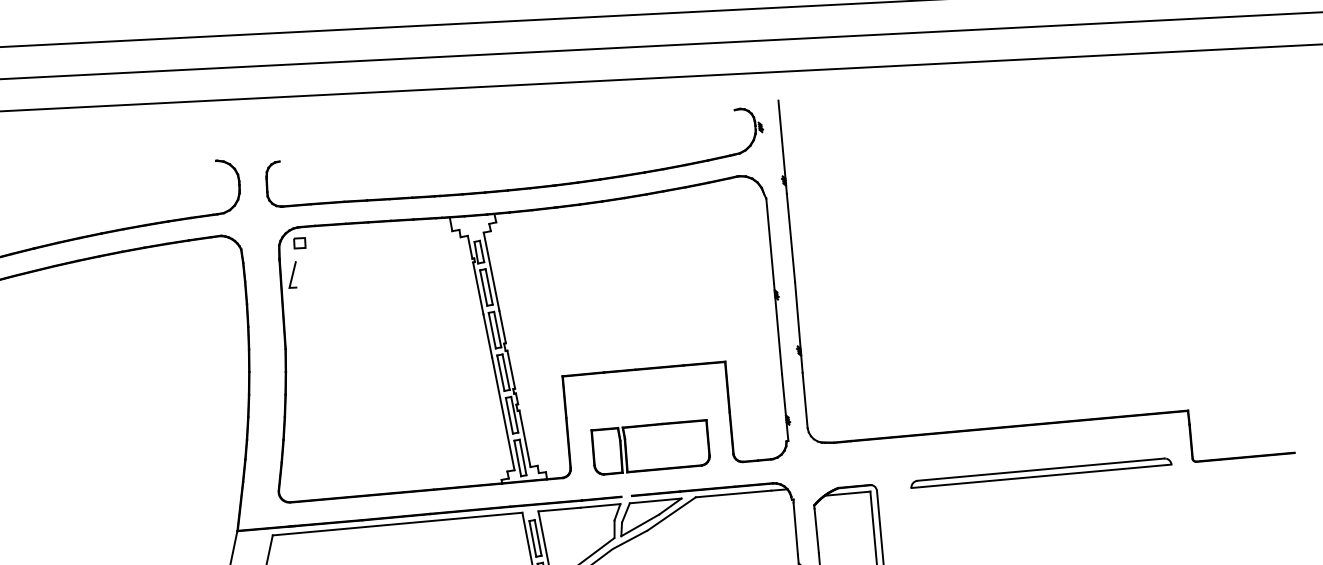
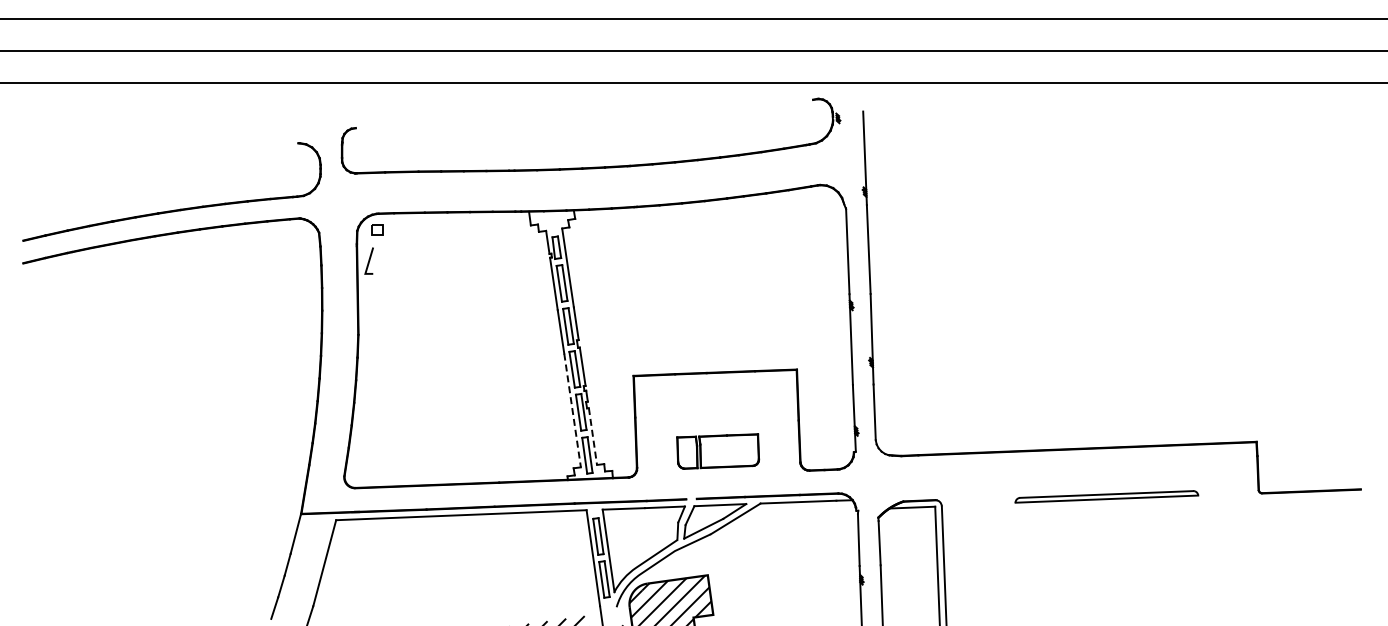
part: (518, 187) -> (593, 166), moved
line: (503, 414) -> (572, 411), solid -> dashed
line: (524, 438) -> (592, 436), solid -> dashed
part: (650, 447) -> (717, 451), size x0.7
part: (1040, 472) -> (1106, 496), size x0.7

